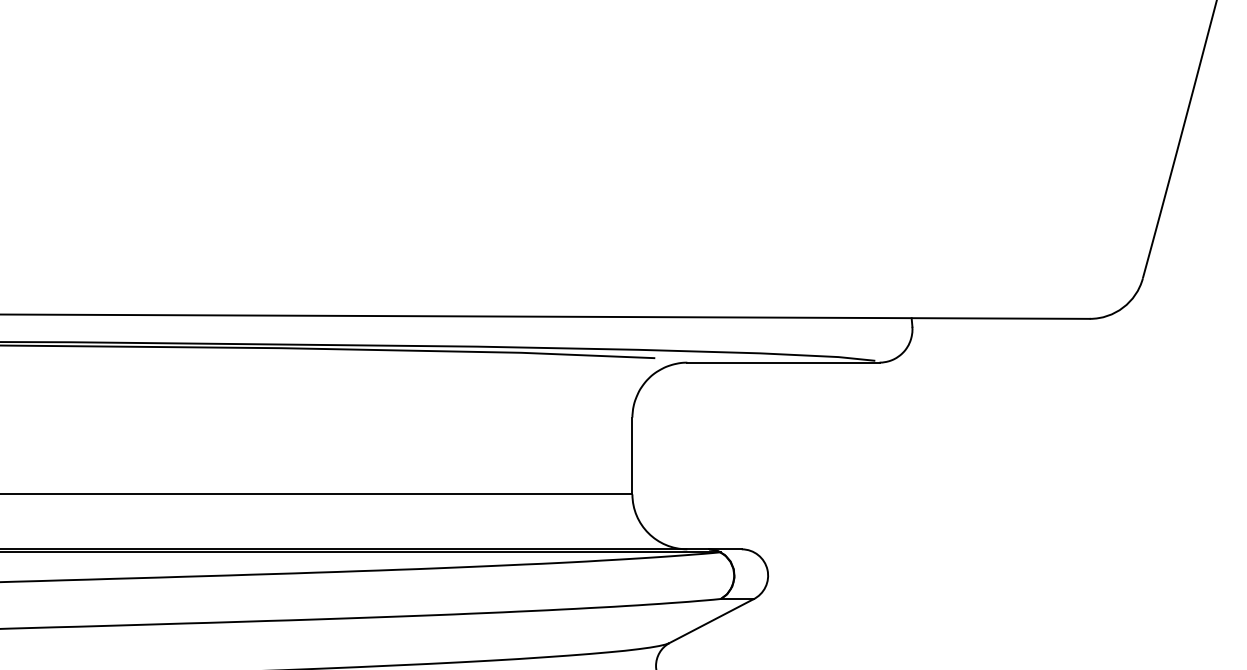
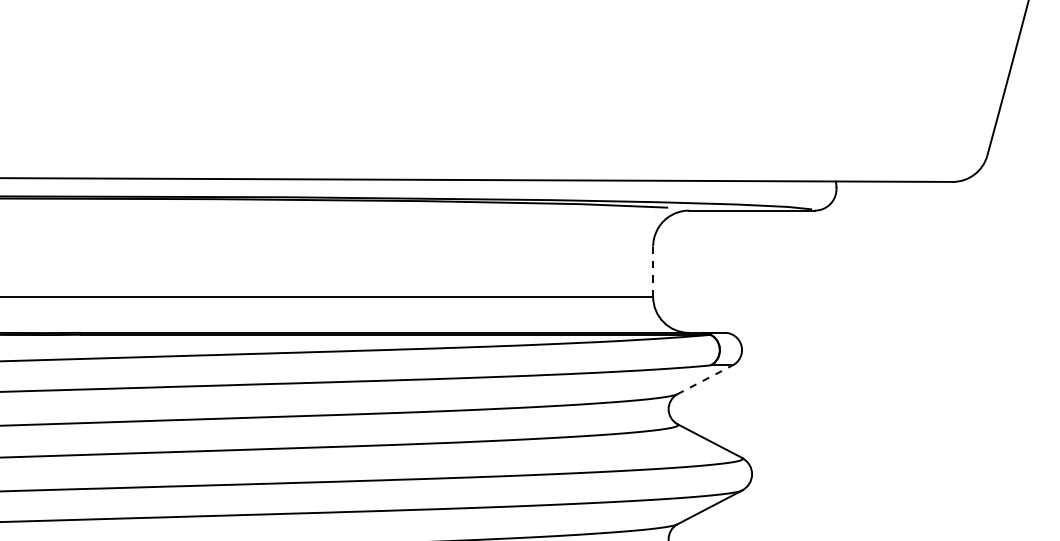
line: (632, 455) -> (653, 271), solid -> dashed
line: (712, 620) -> (705, 379), solid -> dashed

